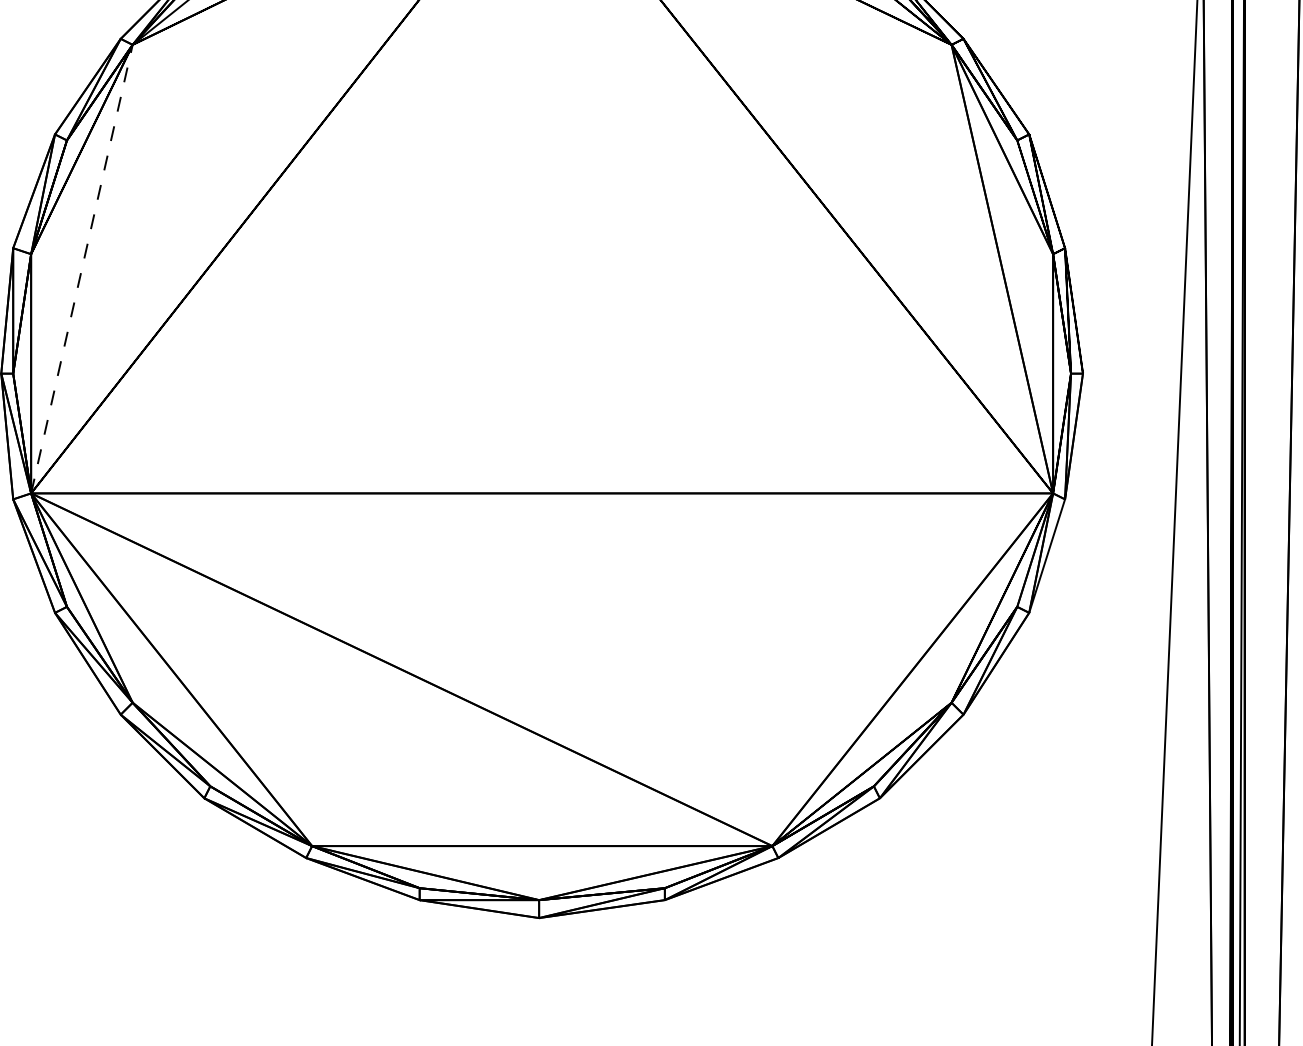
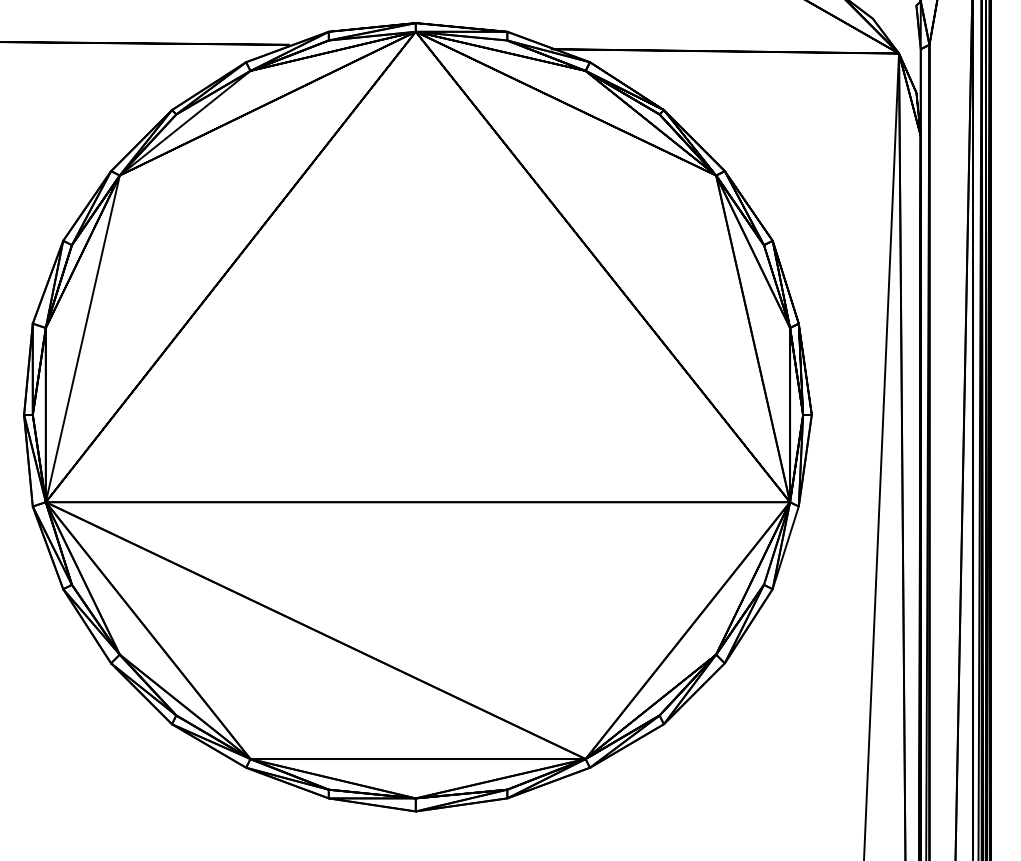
line: (81, 268) -> (82, 338), dashed -> solid

